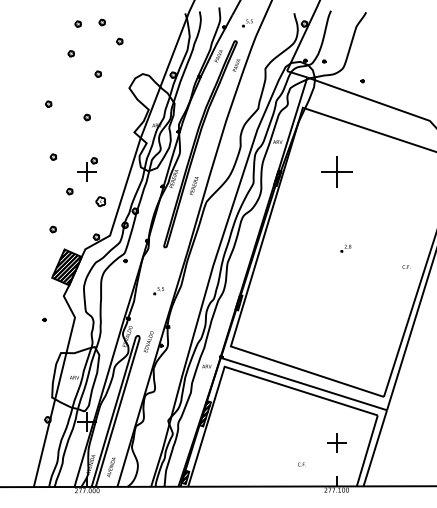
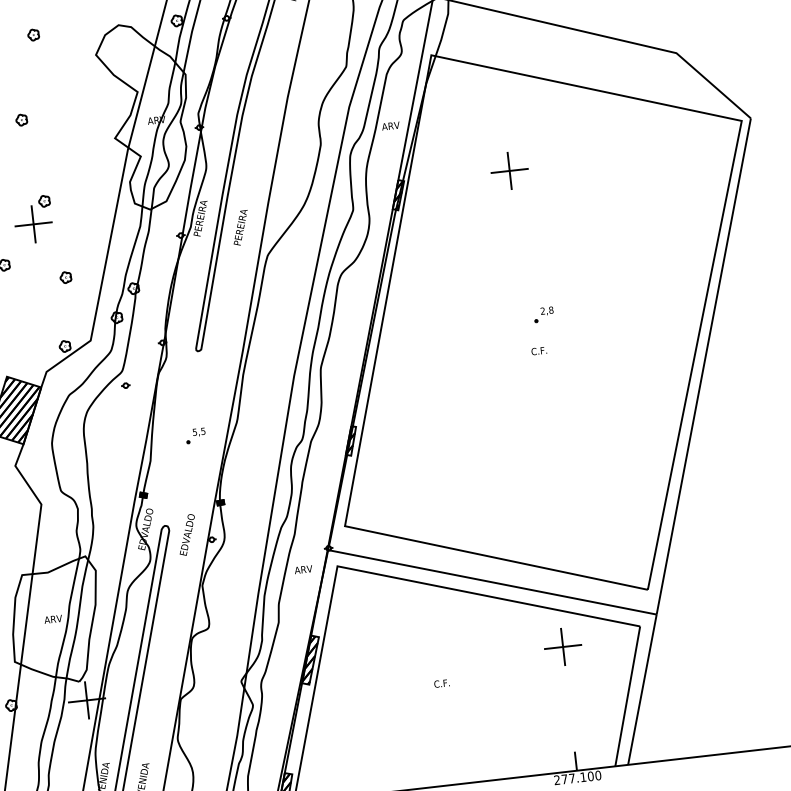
part: (336, 171) -> (509, 169), size x0.62
part: (100, 201) -> (65, 277), size x0.62
text: (406, 266) -> (538, 349), moved
part: (336, 442) -> (562, 646), moved
text: (301, 464) -> (441, 683), moved

